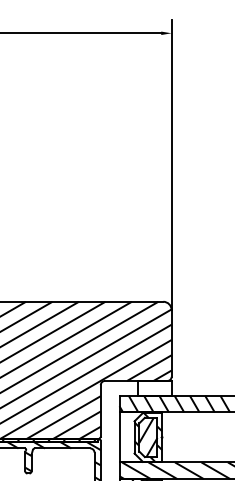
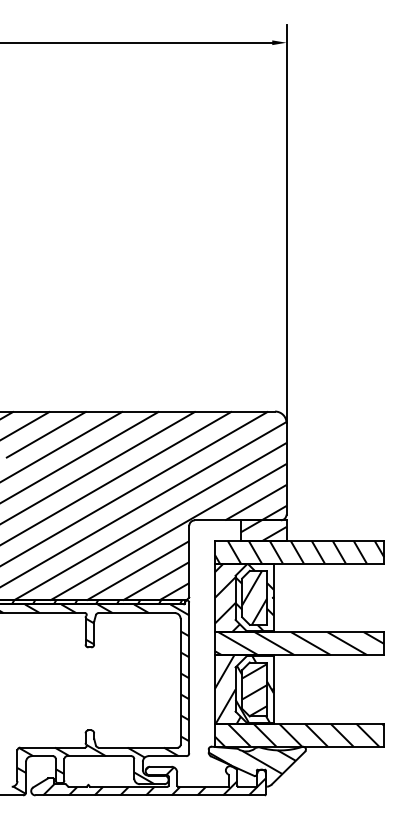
hatch: (154, 388) -> (263, 530), added
hatch: (135, 437) -> (236, 597), added

